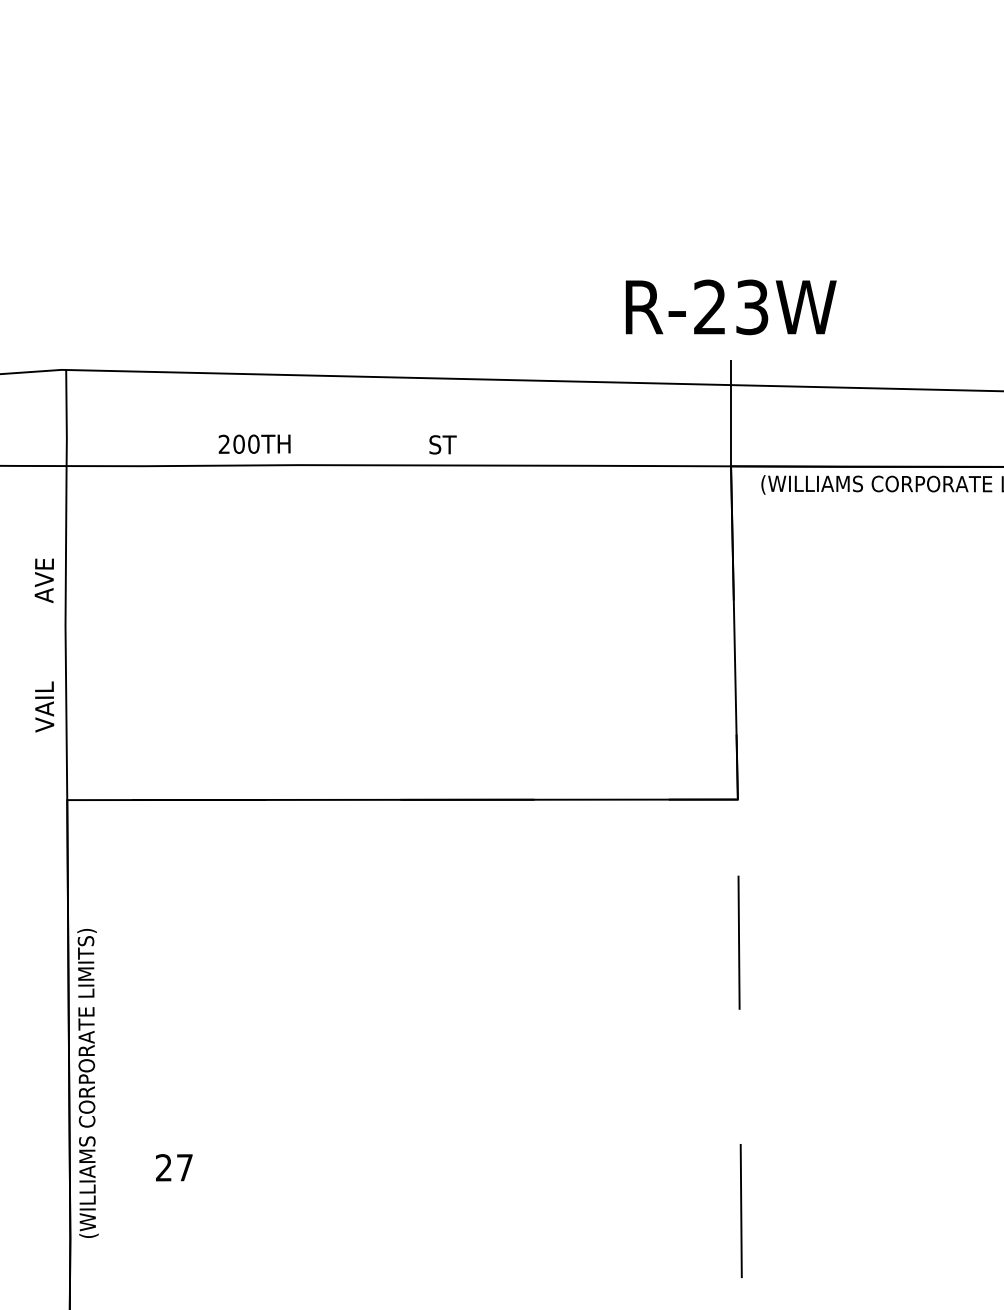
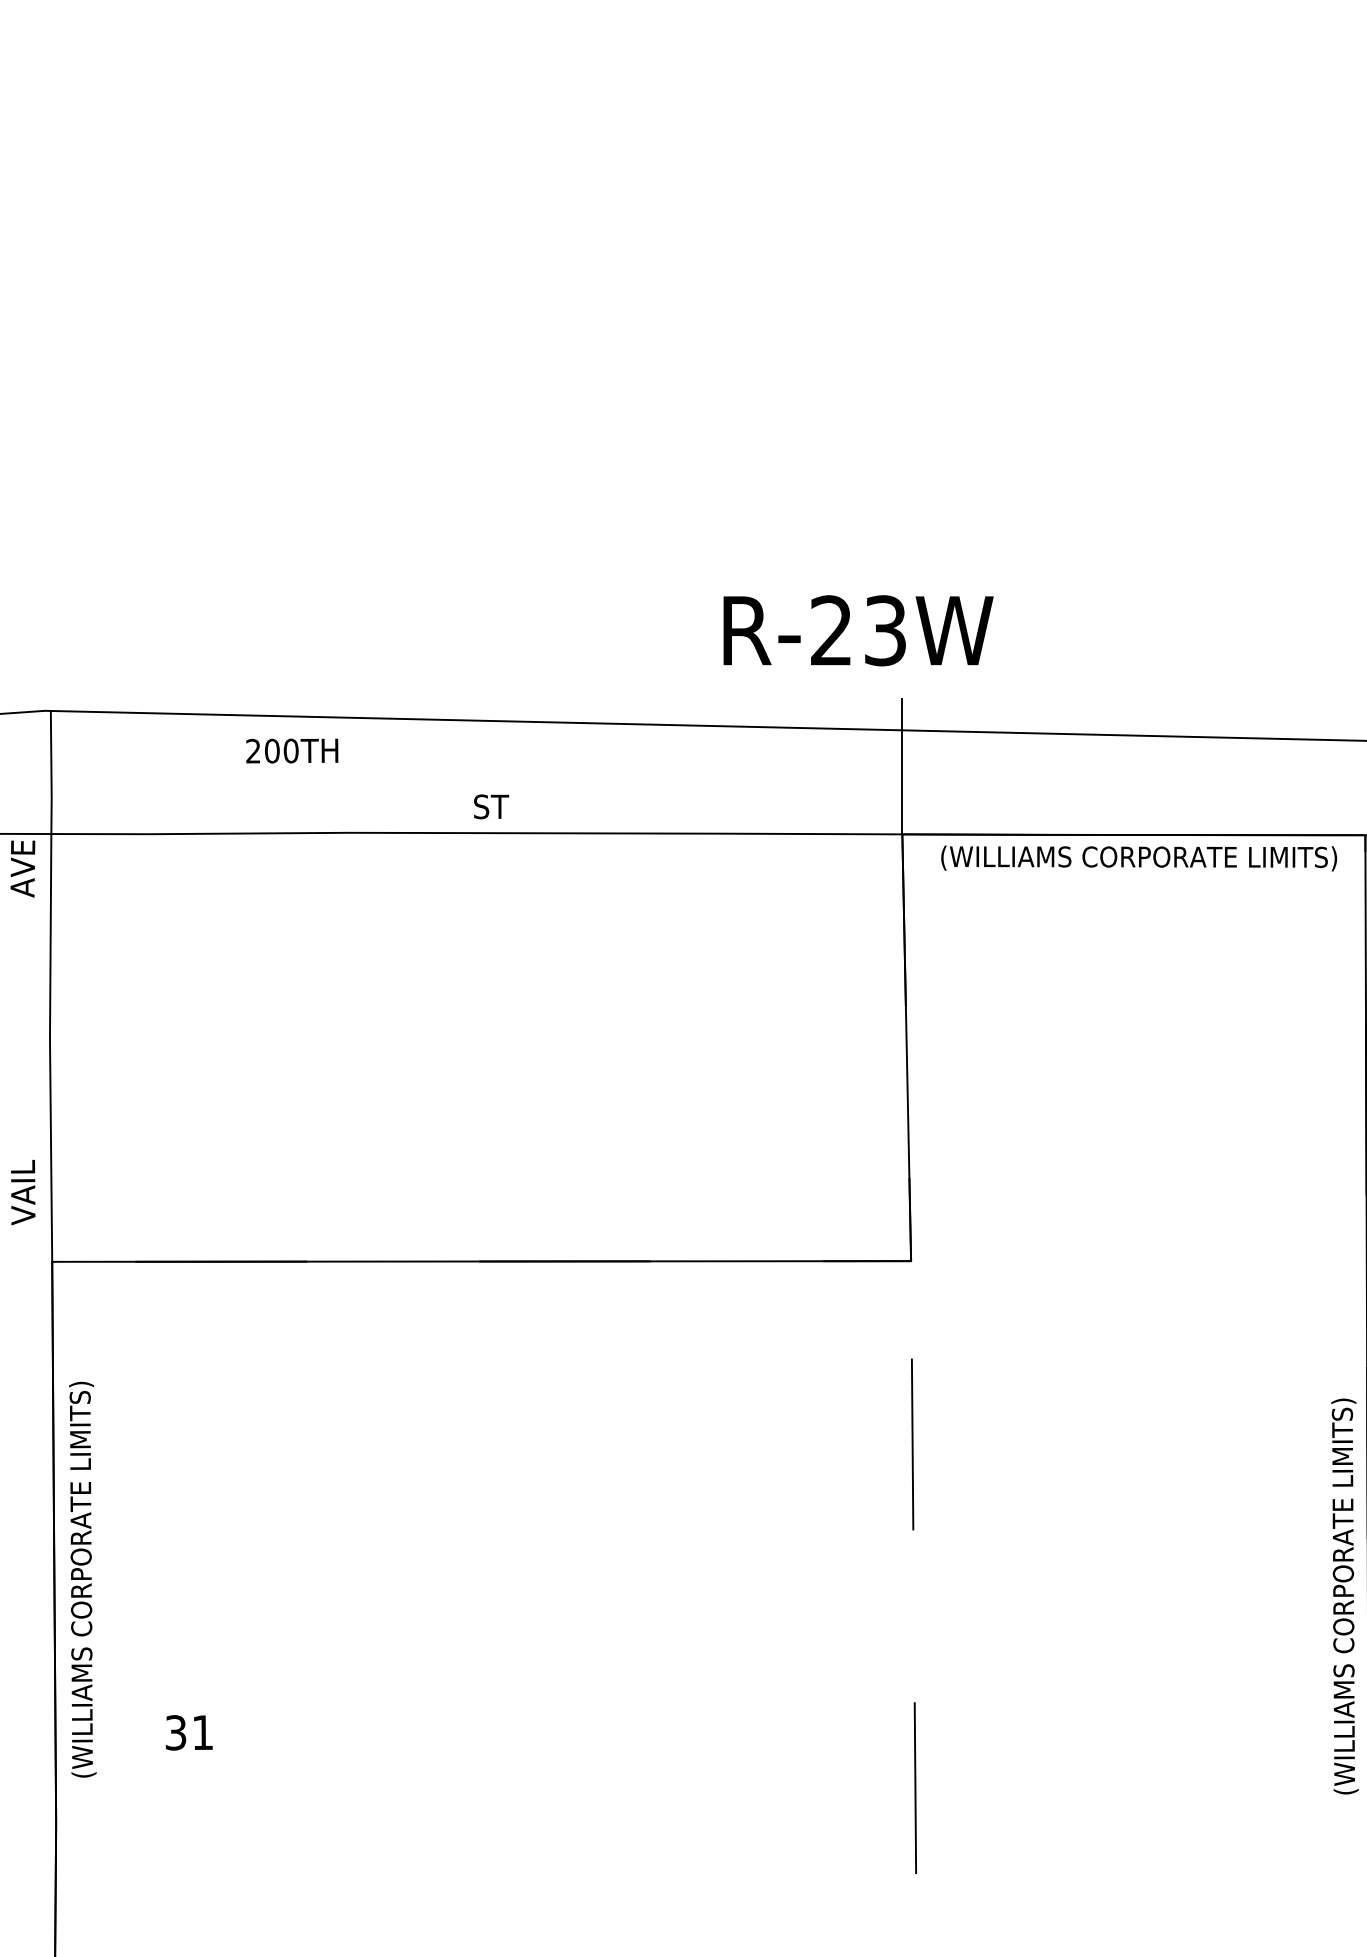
text: (731, 307) -> (858, 630), moved
text: (254, 443) -> (292, 750), moved
text: (443, 444) -> (491, 806), moved
text: (44, 580) -> (22, 868), moved
text: (44, 706) -> (23, 1192), moved
text: (87, 1083) -> (82, 1579), moved
text: (173, 1167) -> (188, 1732), 27 -> 31

